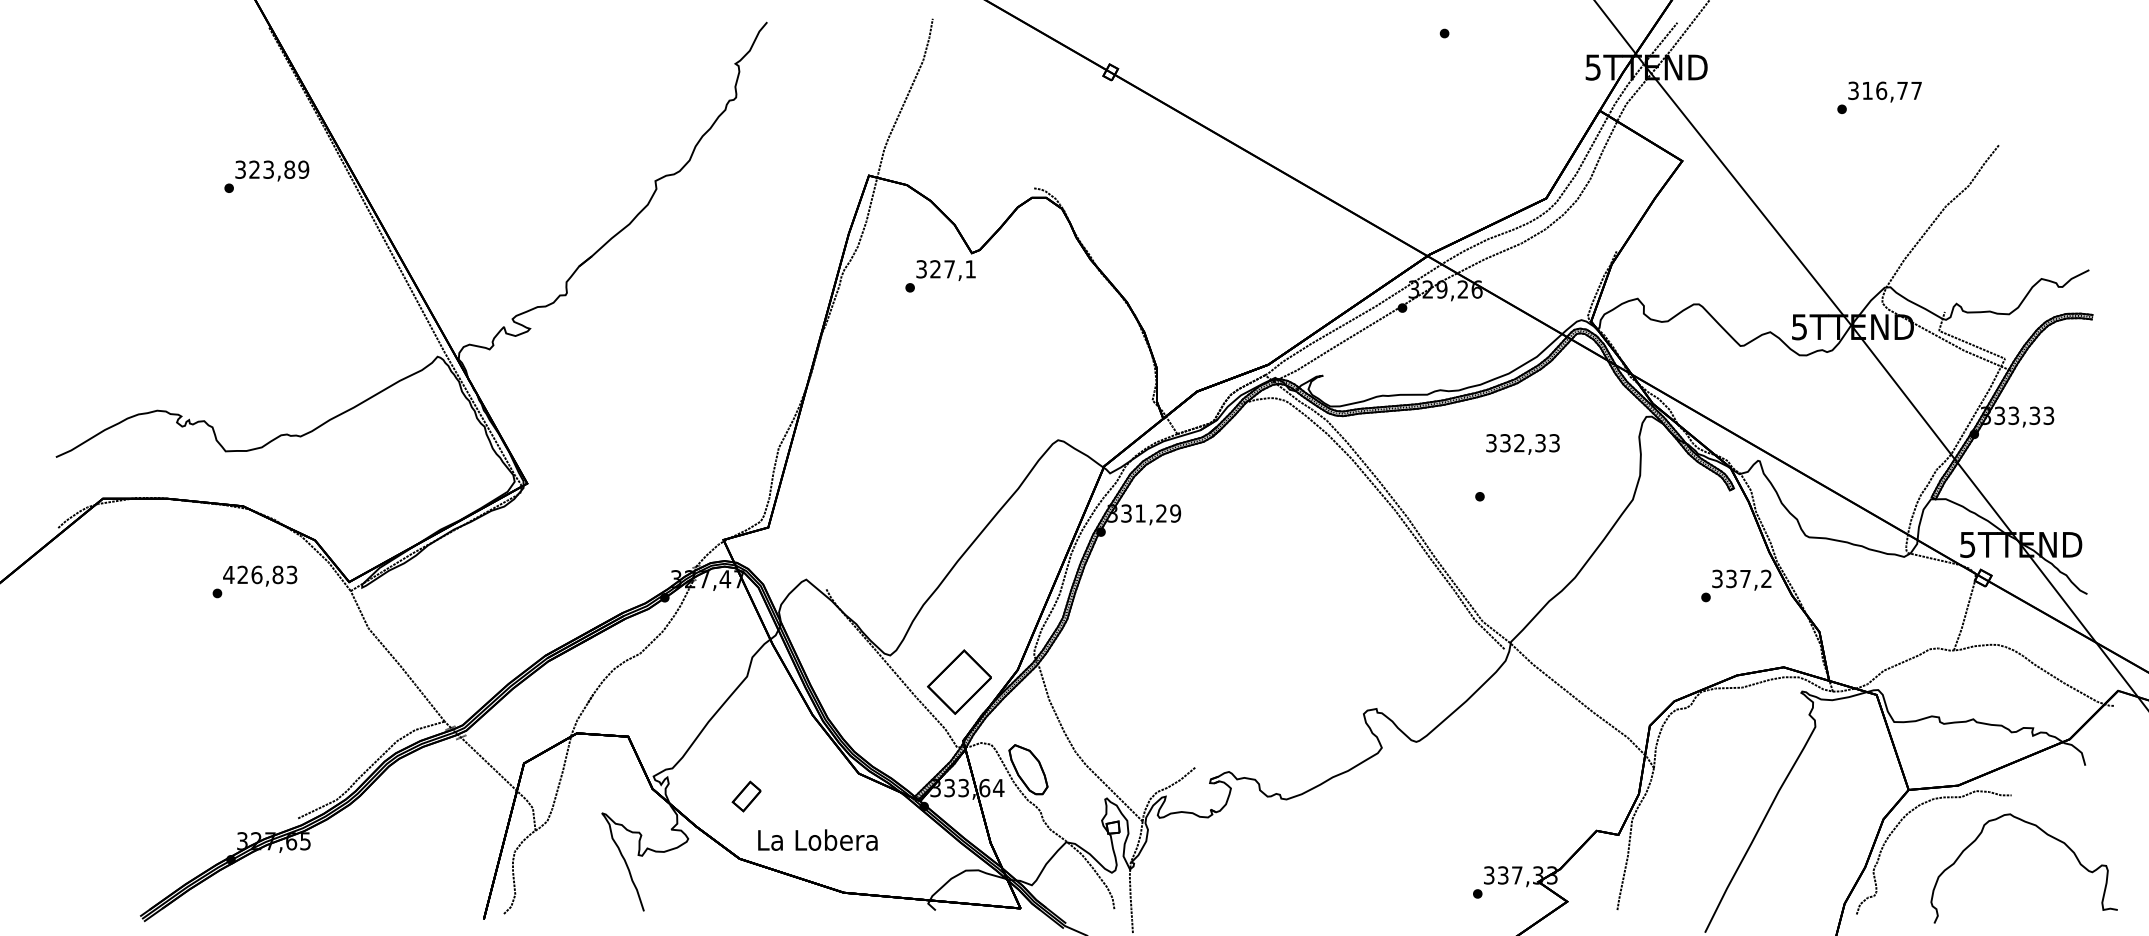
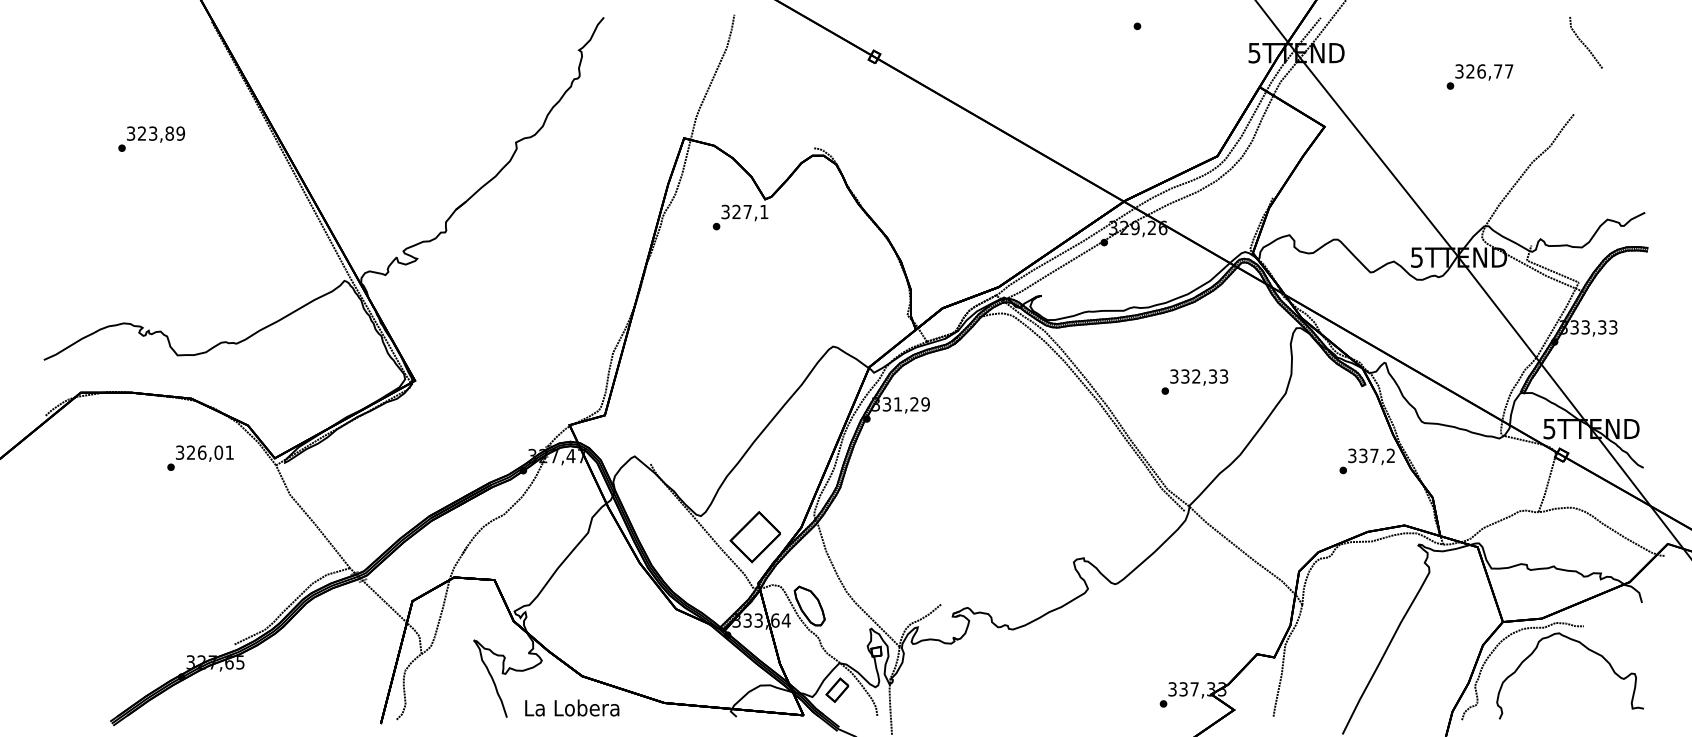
line: (2012, 55) -> (1584, 43), added
text: (1867, 90) -> (1470, 71), 316,77 -> 326,77
text: (266, 176) -> (151, 138), moved
text: (1522, 444) -> (1198, 377), moved
text: (260, 574) -> (204, 452), 426,83 -> 326,01
part: (746, 796) -> (837, 690), moved
part: (2045, 834) -> (1587, 649), moved
text: (817, 839) -> (571, 707), moved

